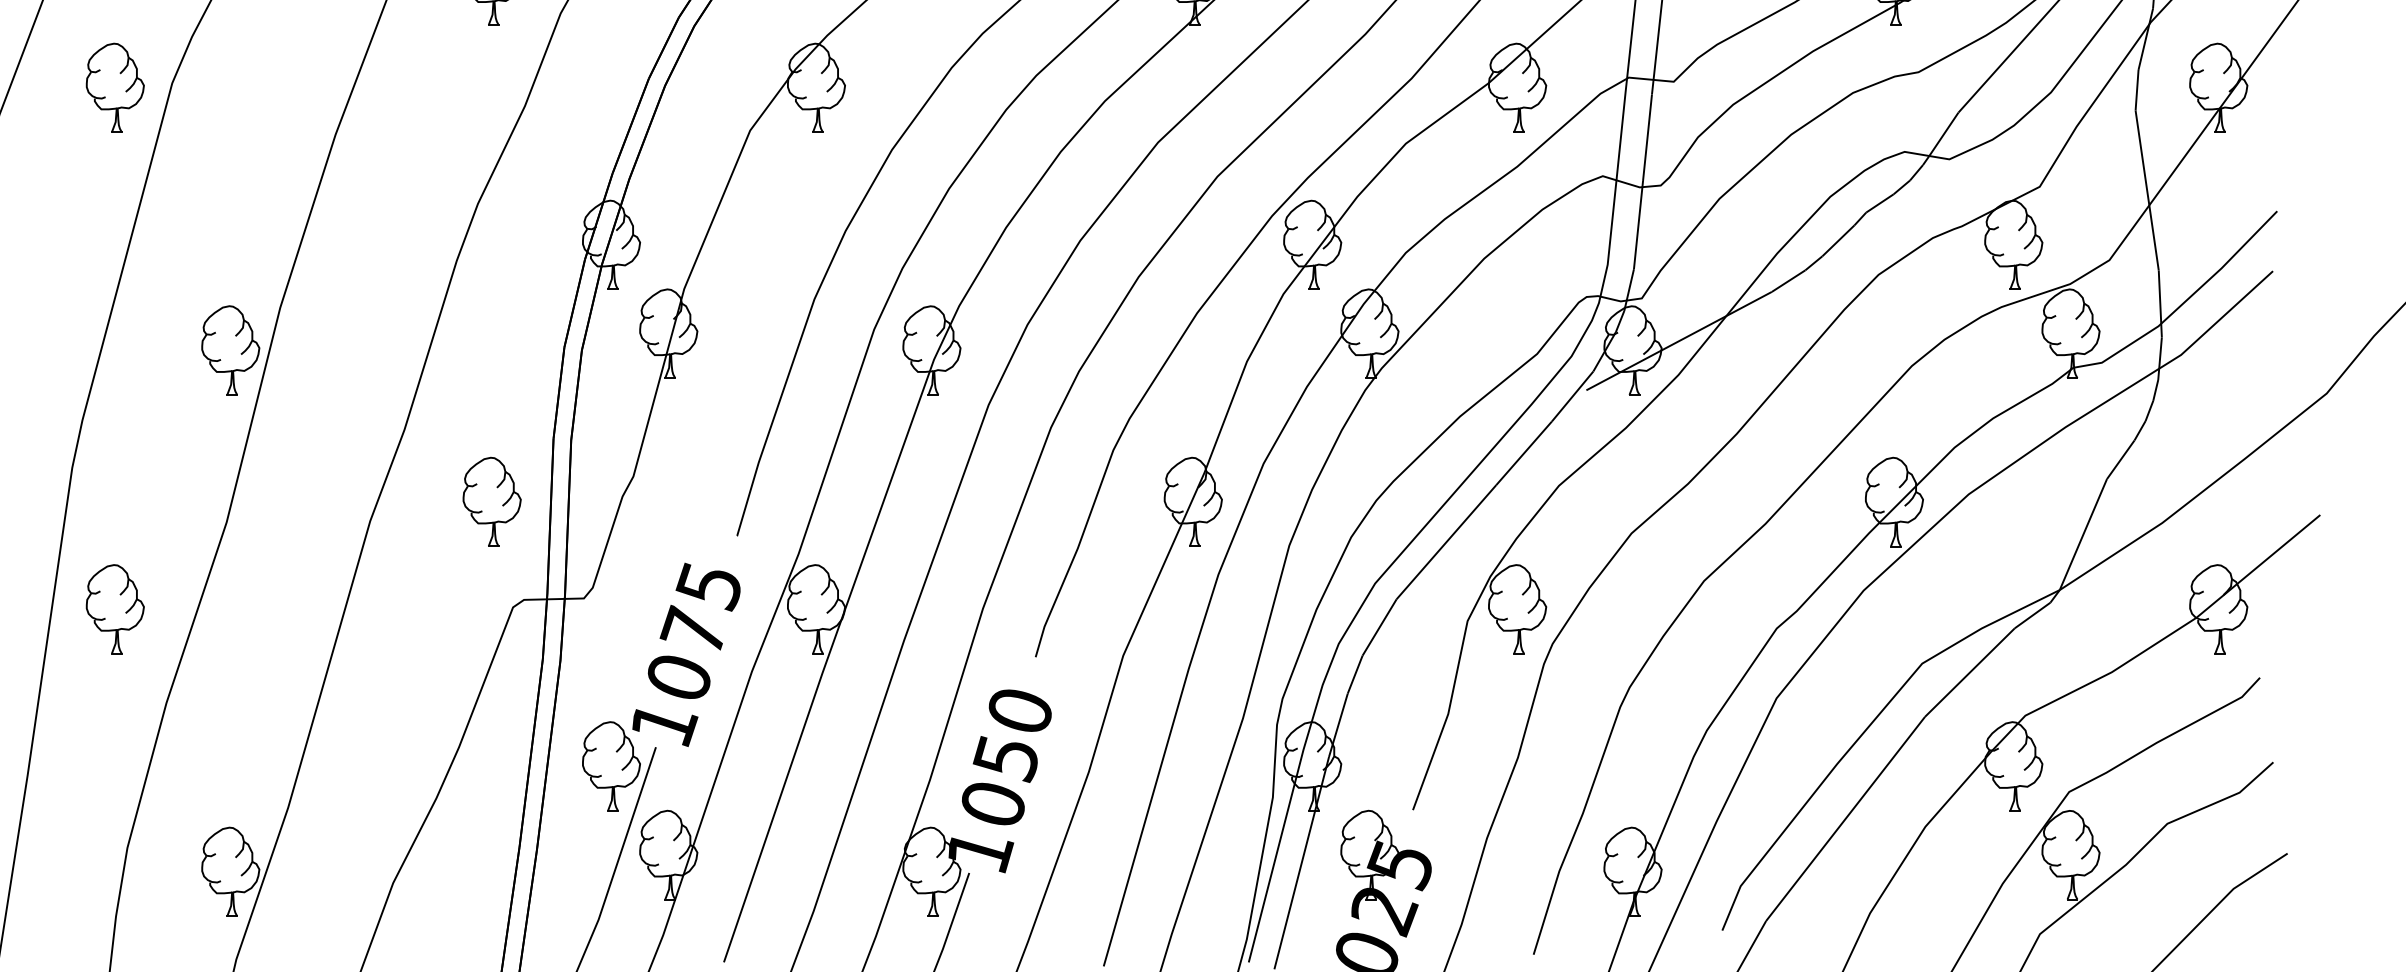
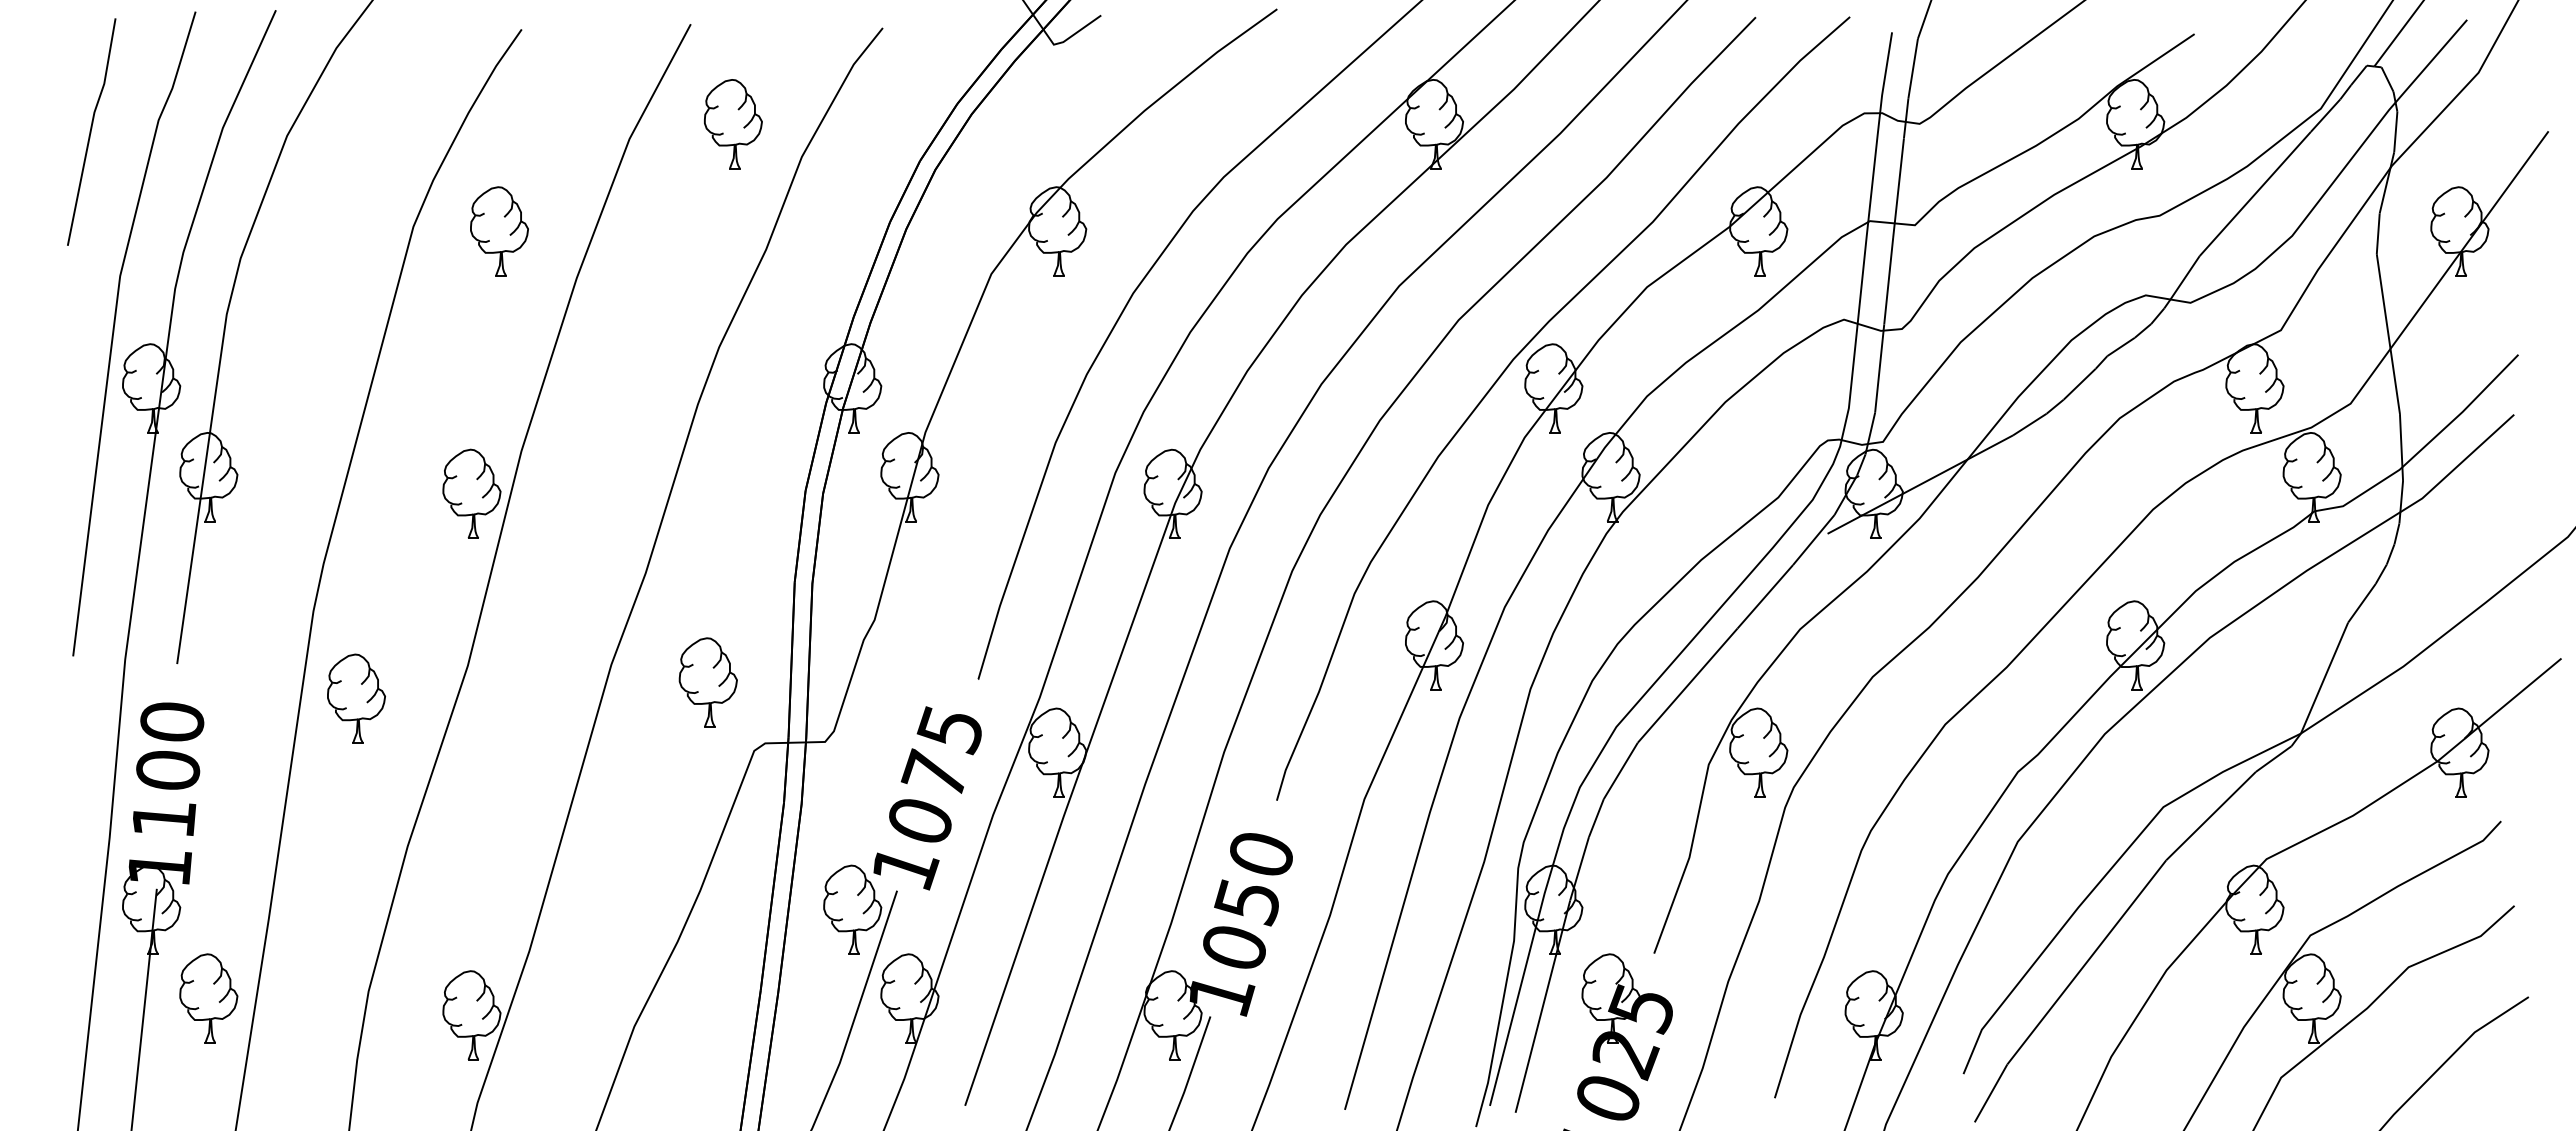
part: (115, 88) -> (499, 231), moved
part: (491, 502) -> (707, 682), moved
part: (115, 609) -> (356, 698), moved

